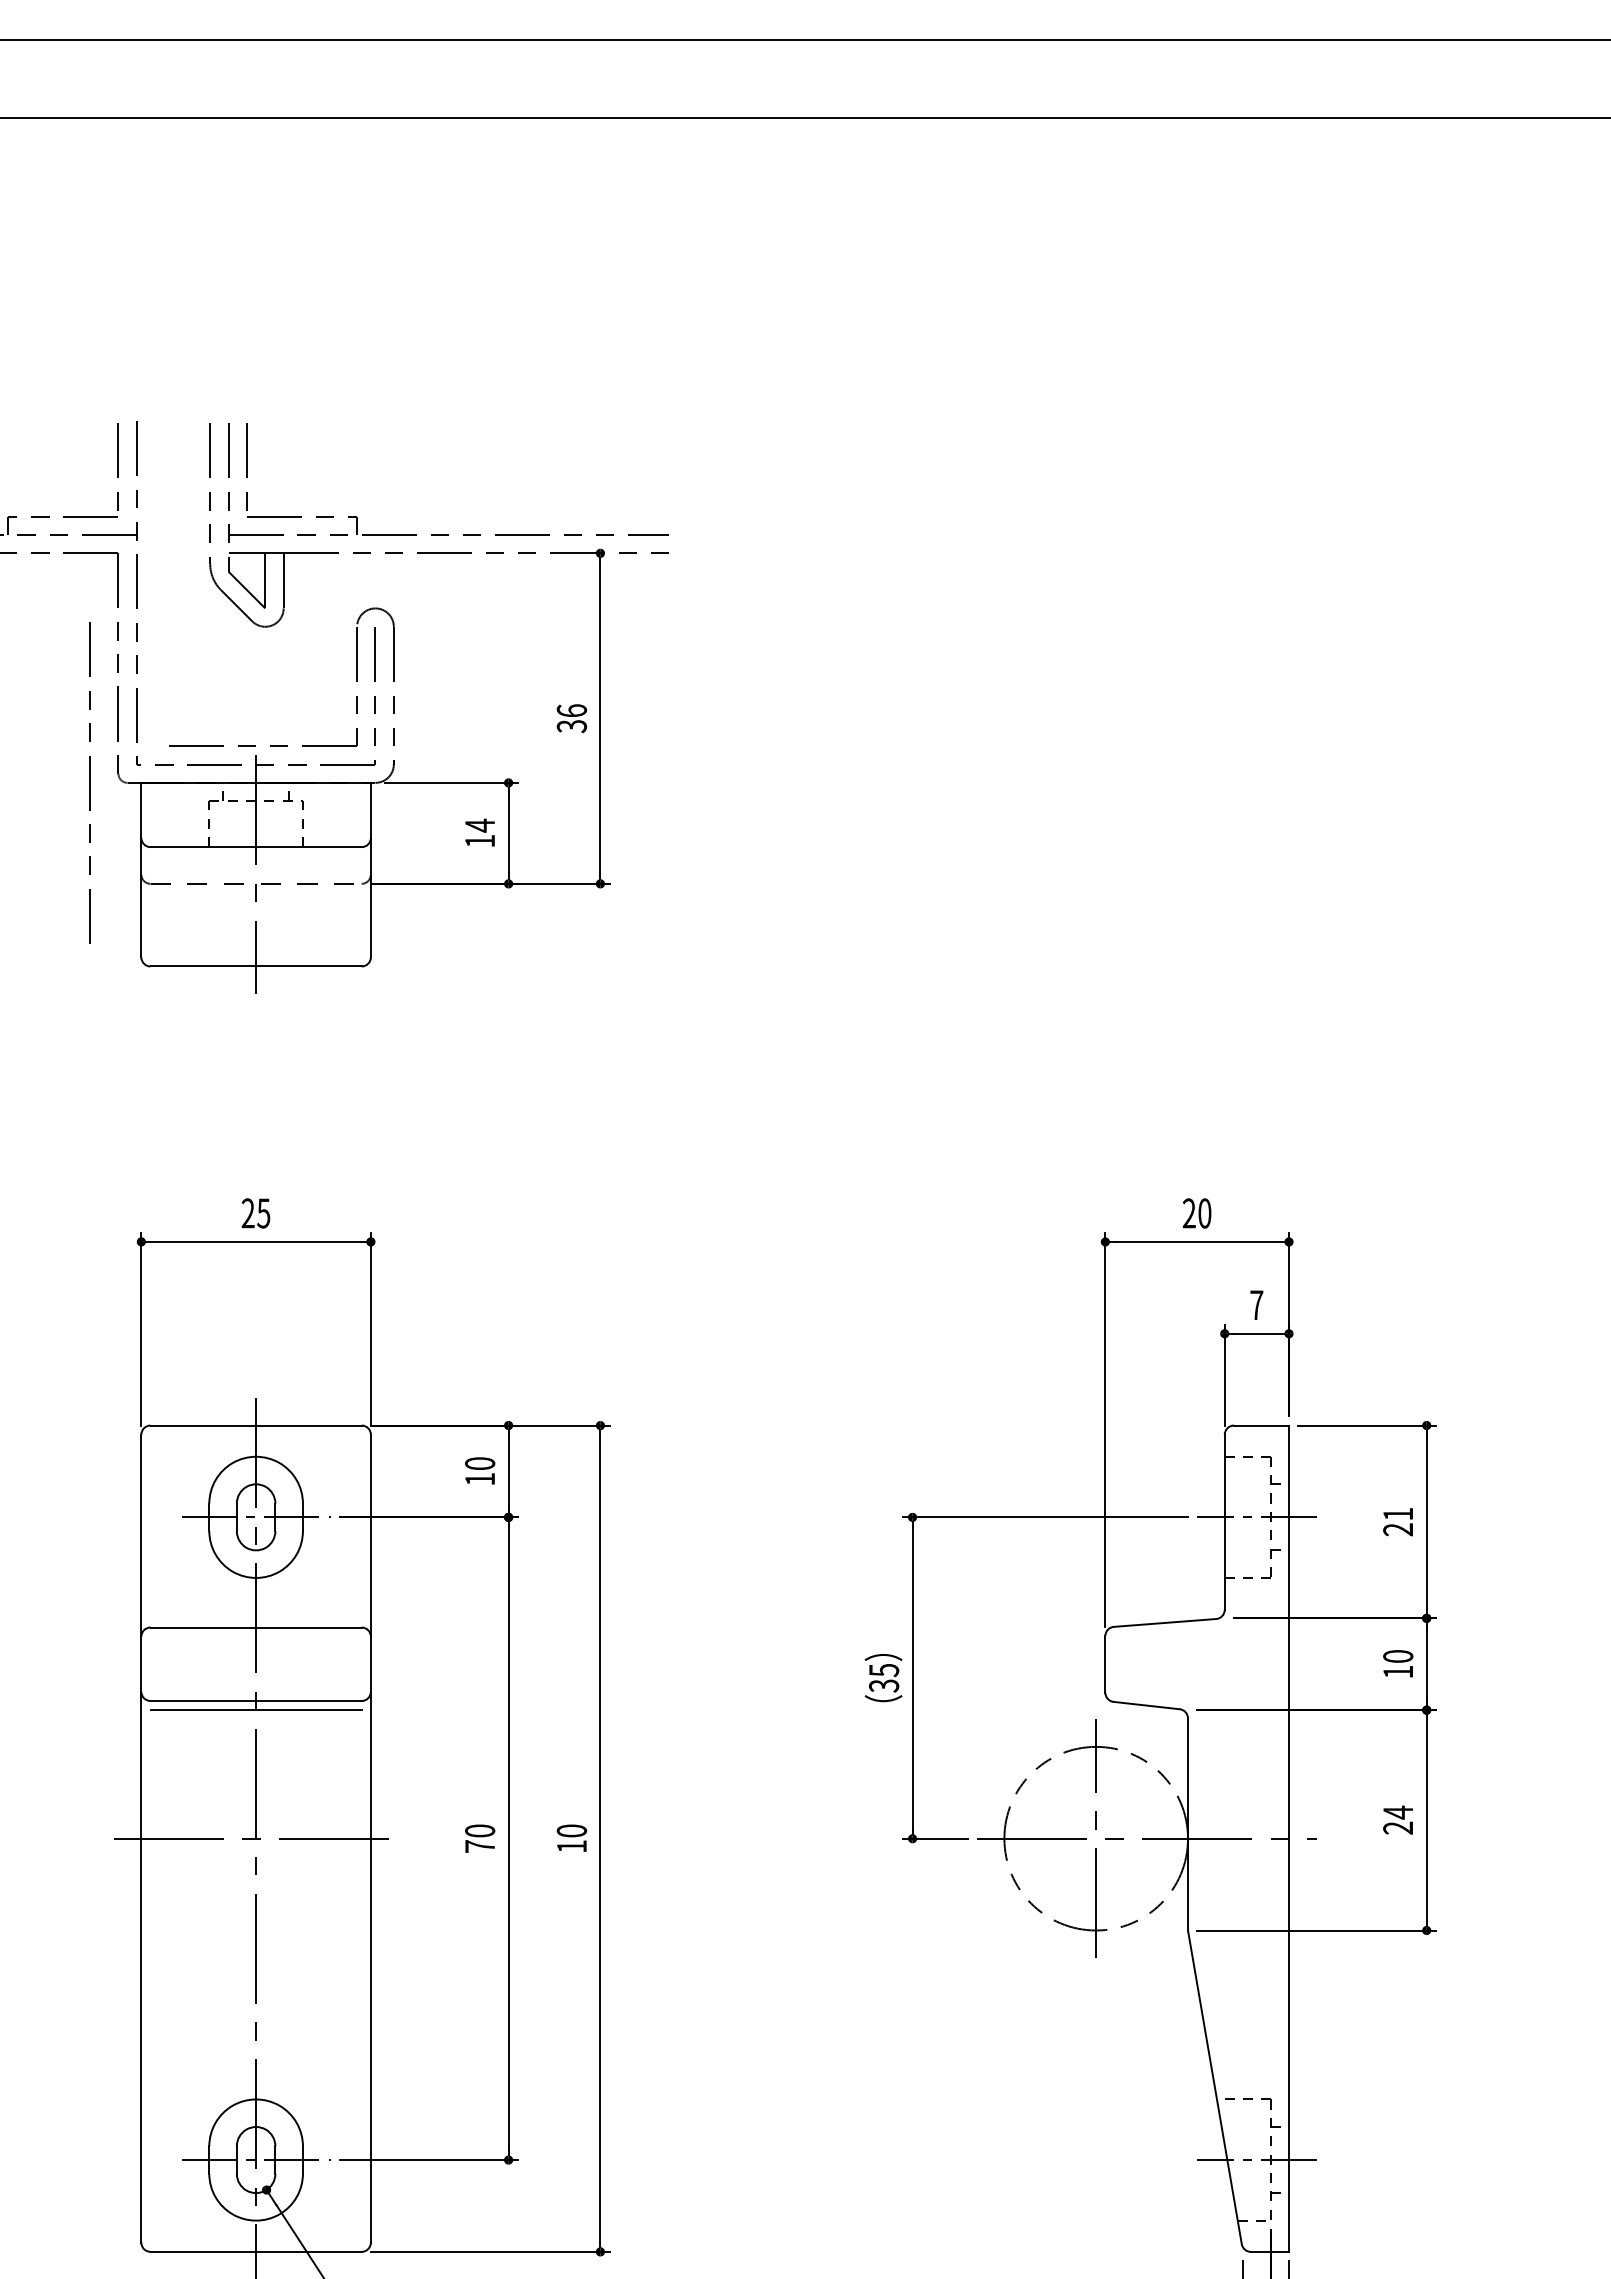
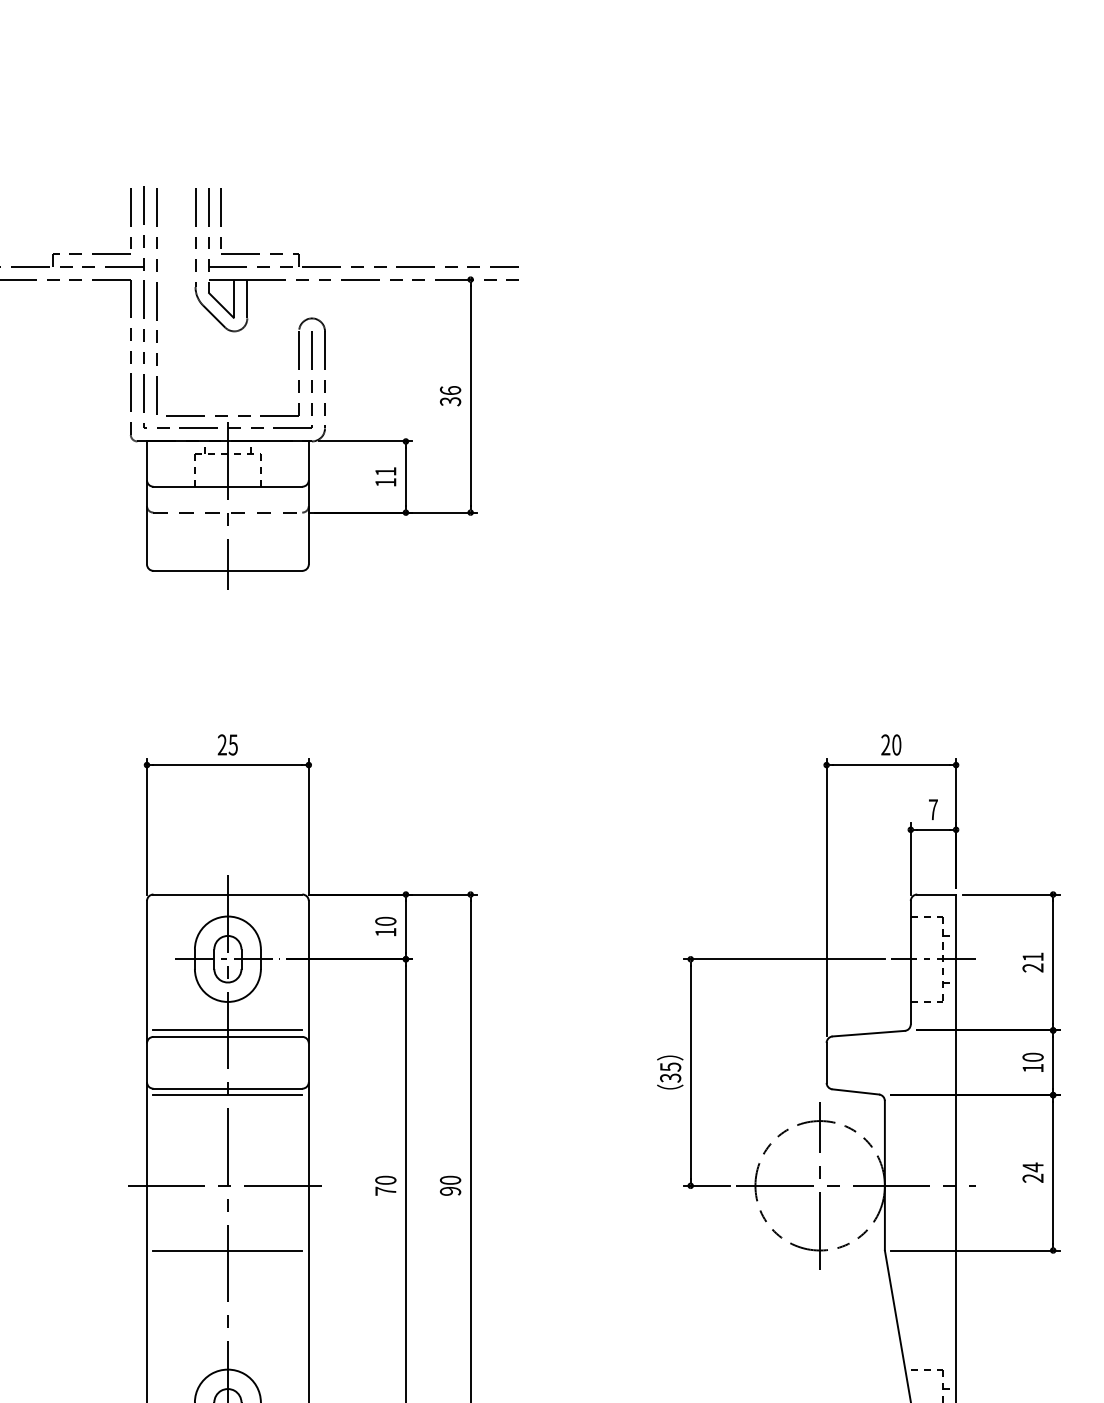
line: (89, 782) -> (156, 300), moved
text: (479, 825) -> (385, 471), 14 -> 11
line: (255, 1618) -> (227, 1030), added
text: (571, 1846) -> (450, 1191), 10 -> 90
line: (255, 1930) -> (227, 1250), added

